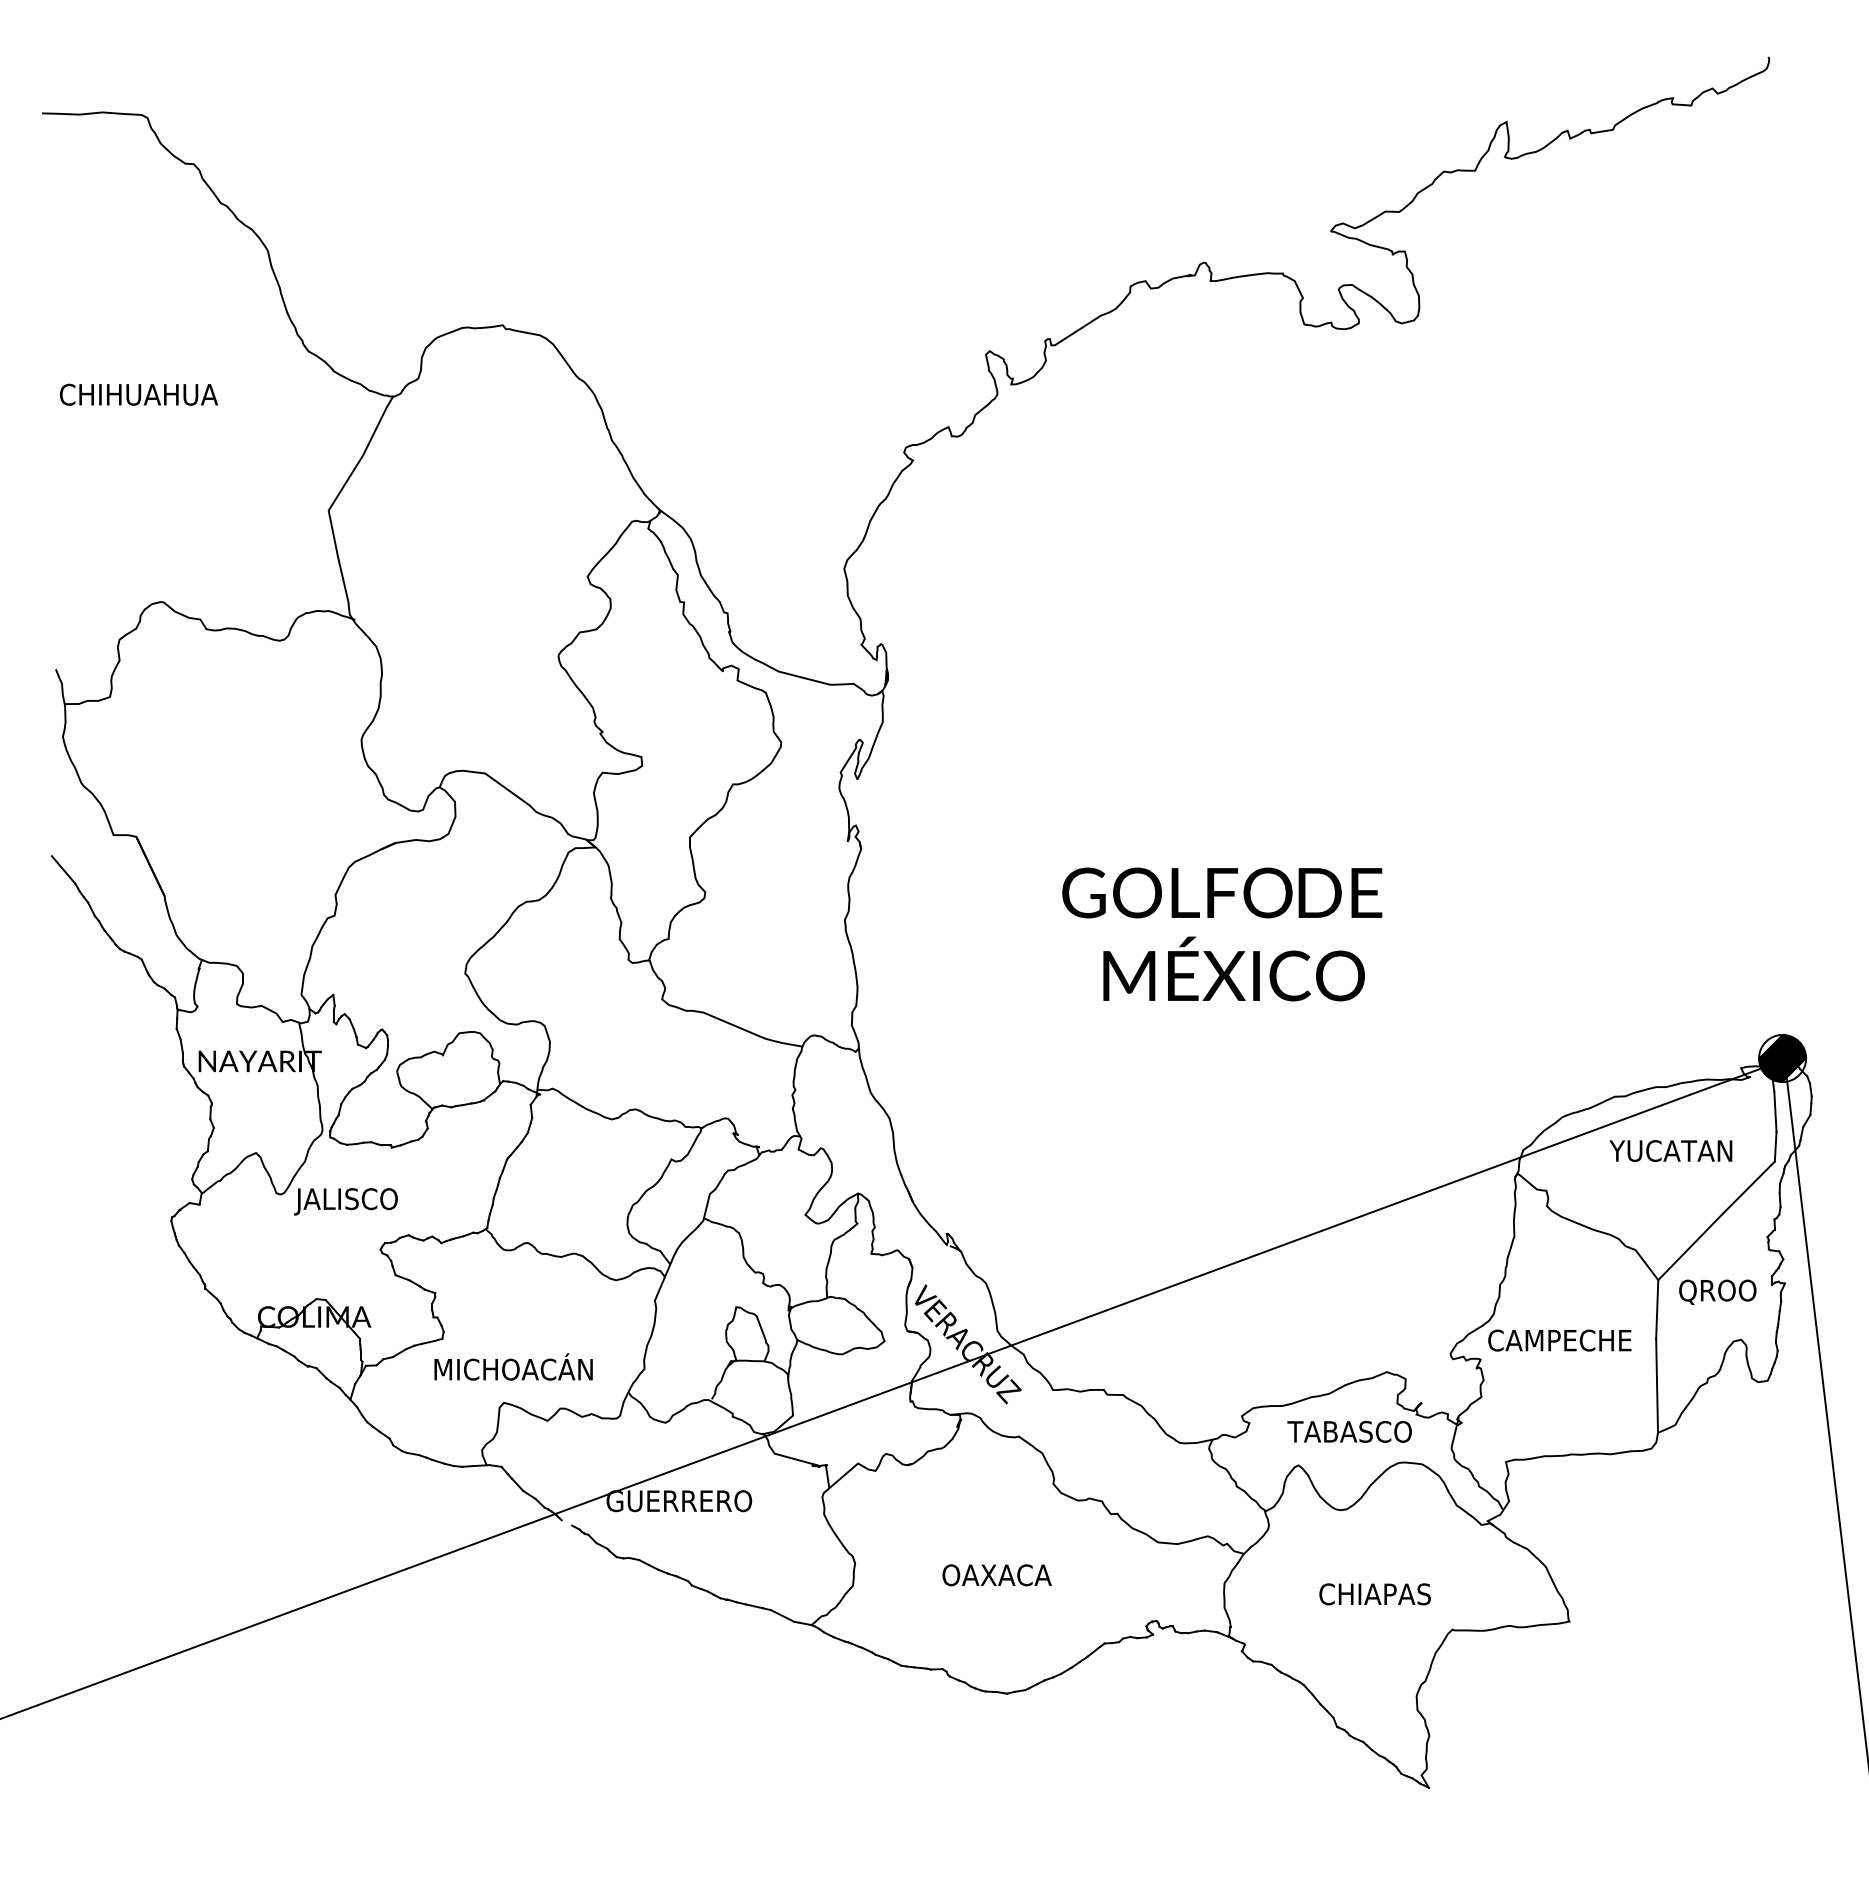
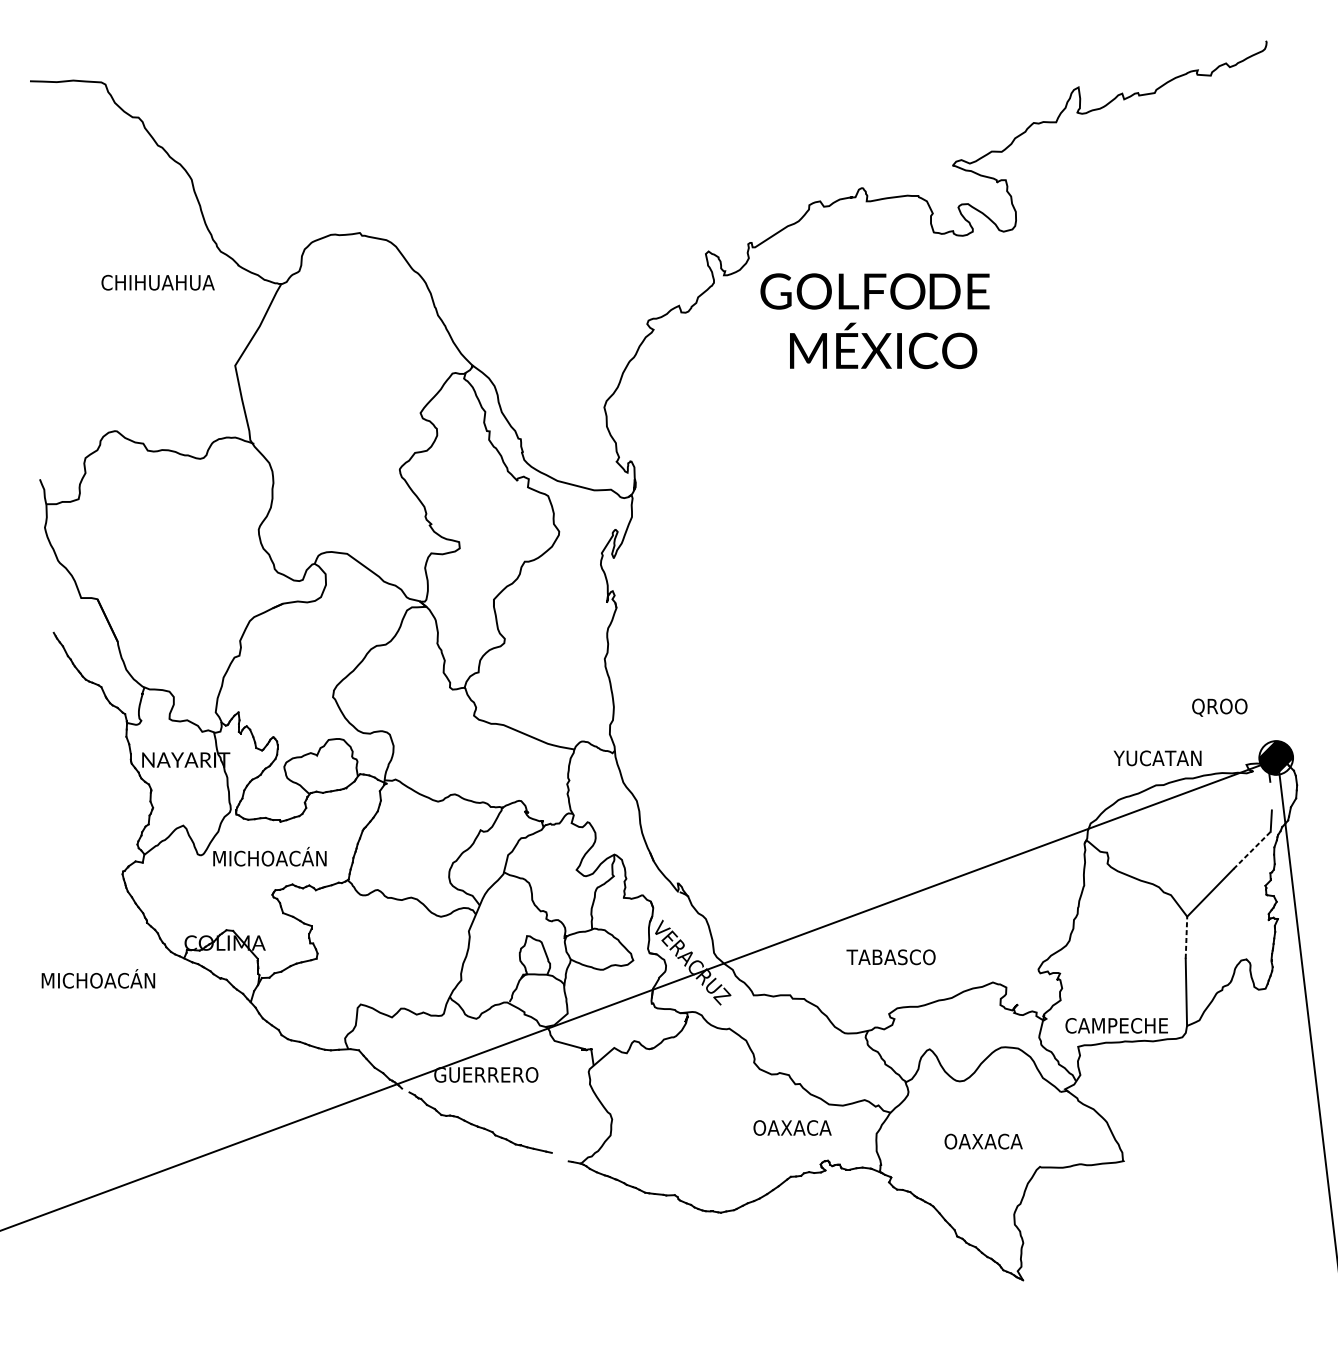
text: (138, 394) -> (157, 282), moved
line: (63, 869) -> (45, 622), removed
text: (1222, 934) -> (875, 321), moved
line: (1775, 1111) -> (1271, 795), removed
text: (1670, 1150) -> (1157, 757), moved
line: (1748, 1187) -> (1251, 850), solid -> dashed
text: (375, 1198) -> (268, 858), JALISCO -> MICHOACÁN
text: (1717, 1291) -> (1219, 707), moved
line: (1657, 1309) -> (1186, 937), solid -> dashed
text: (1559, 1340) -> (1116, 1025), moved
text: (513, 1366) -> (98, 978), moved
text: (1349, 1431) -> (890, 957), moved
text: (996, 1575) -> (792, 1128), moved
text: (1377, 1594) -> (986, 1141), CHIAPAS -> OAXACA
line: (782, 1615) -> (560, 1156), removed

